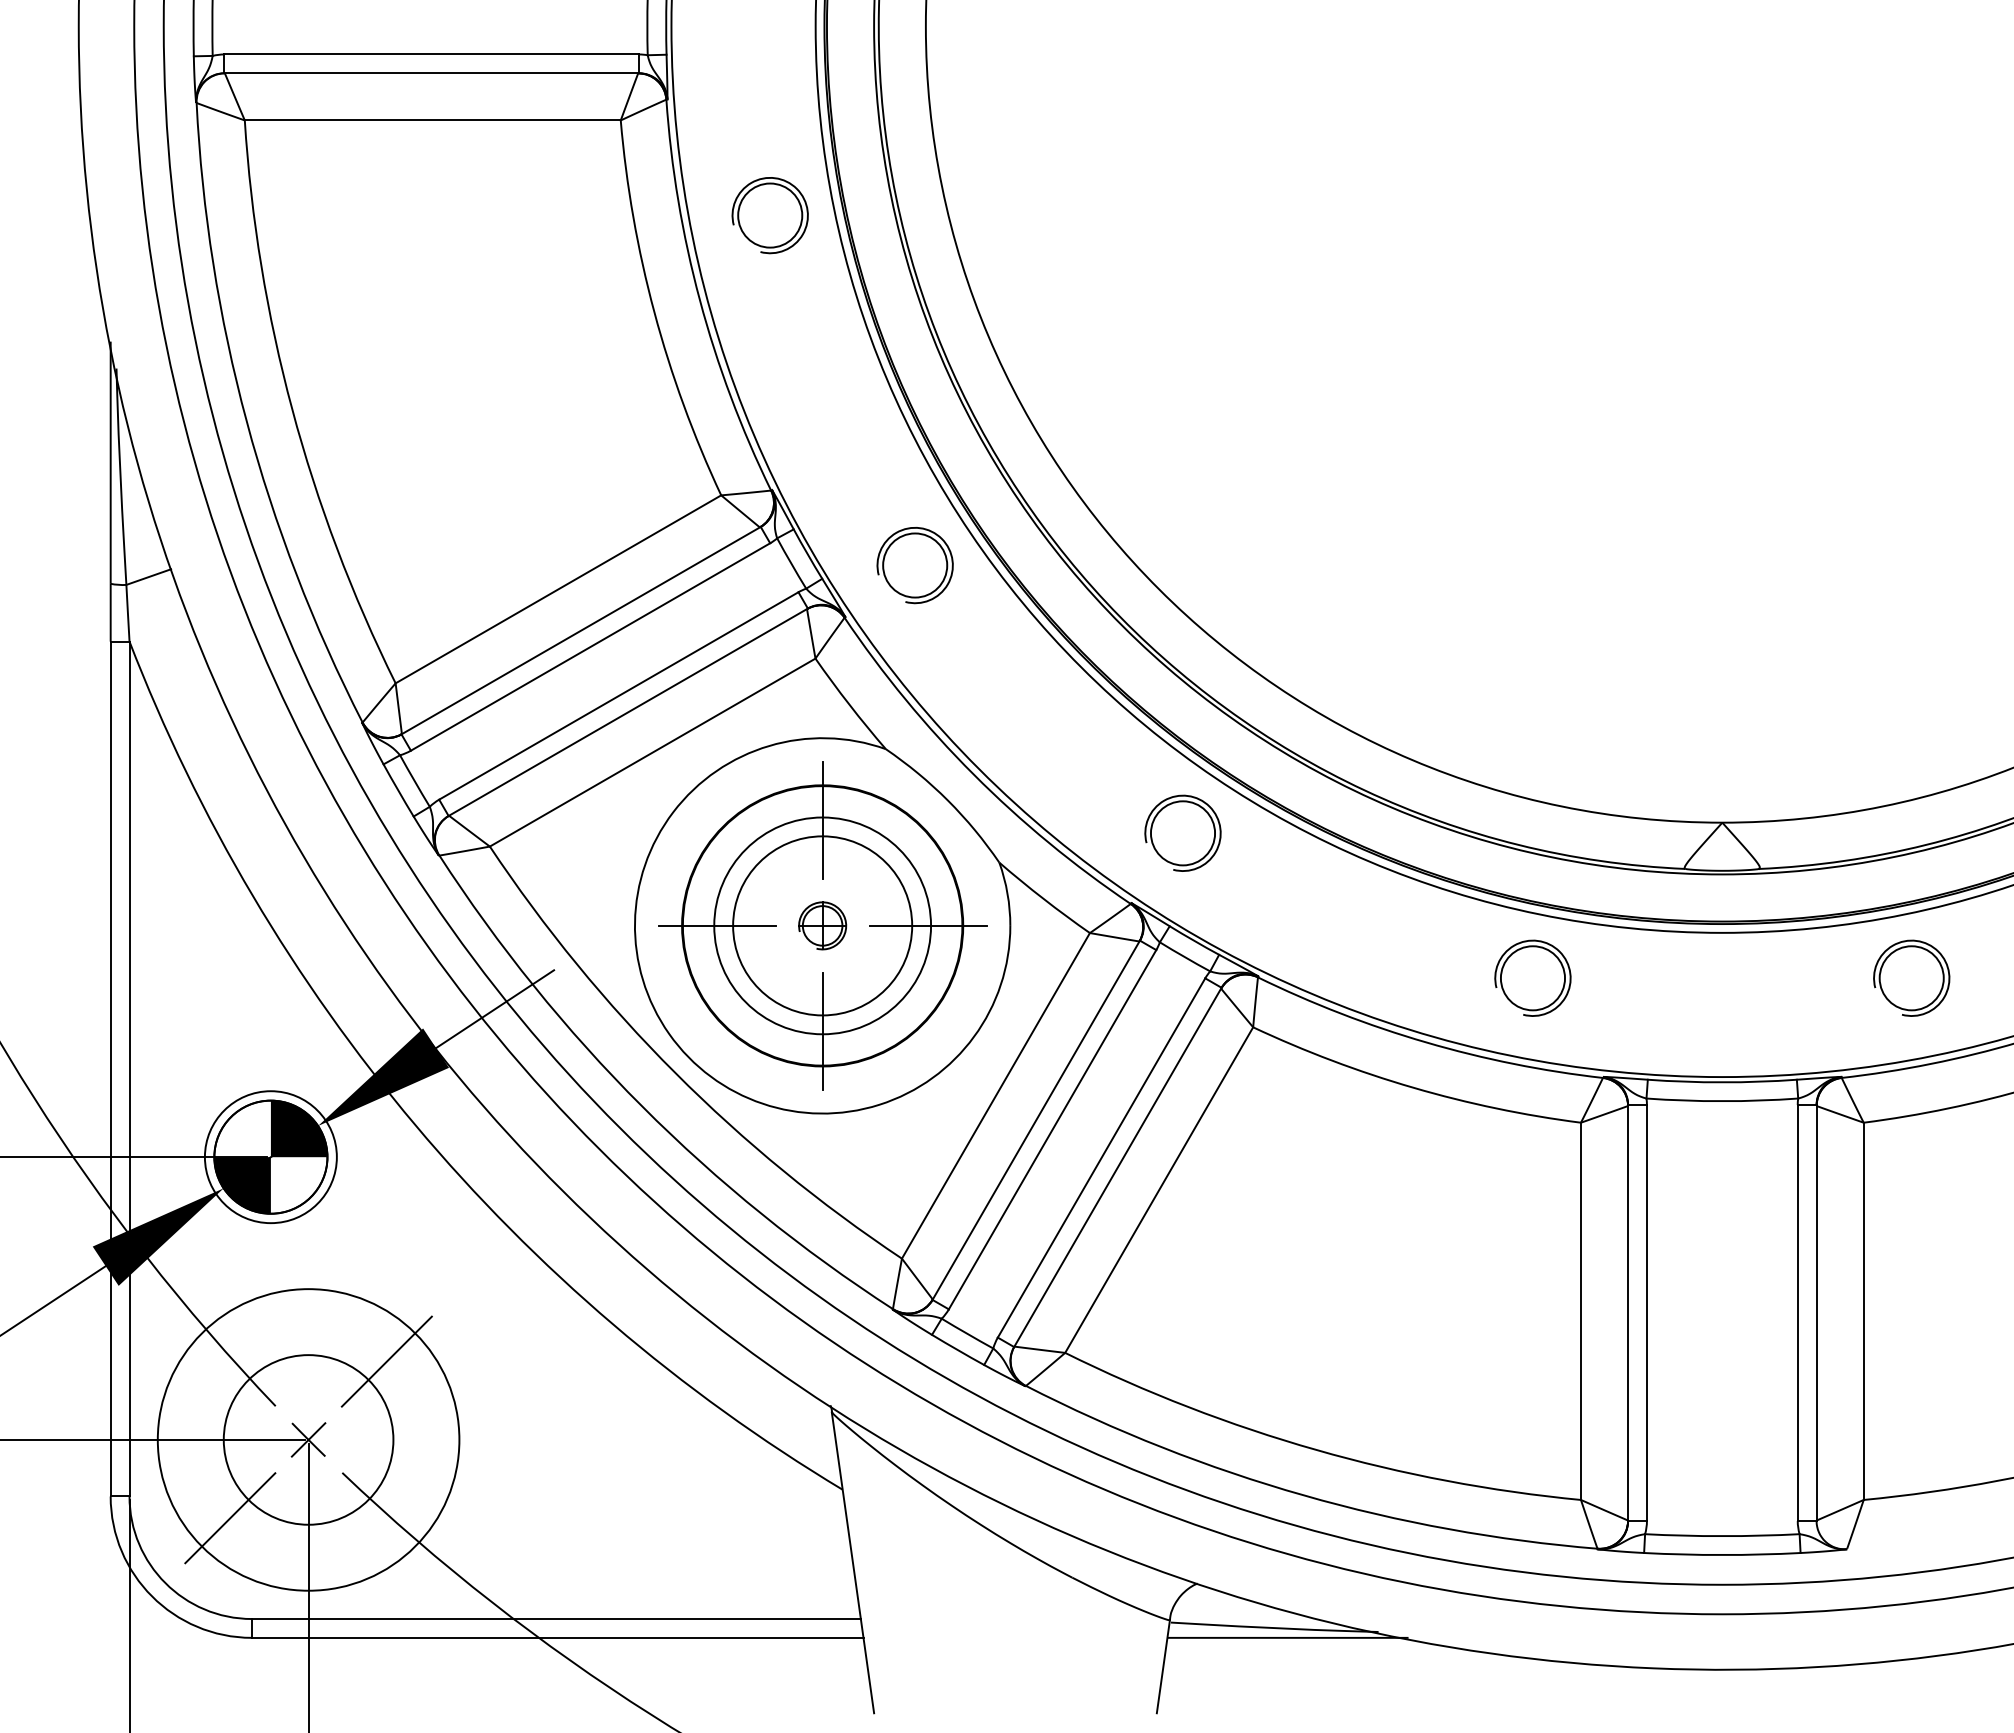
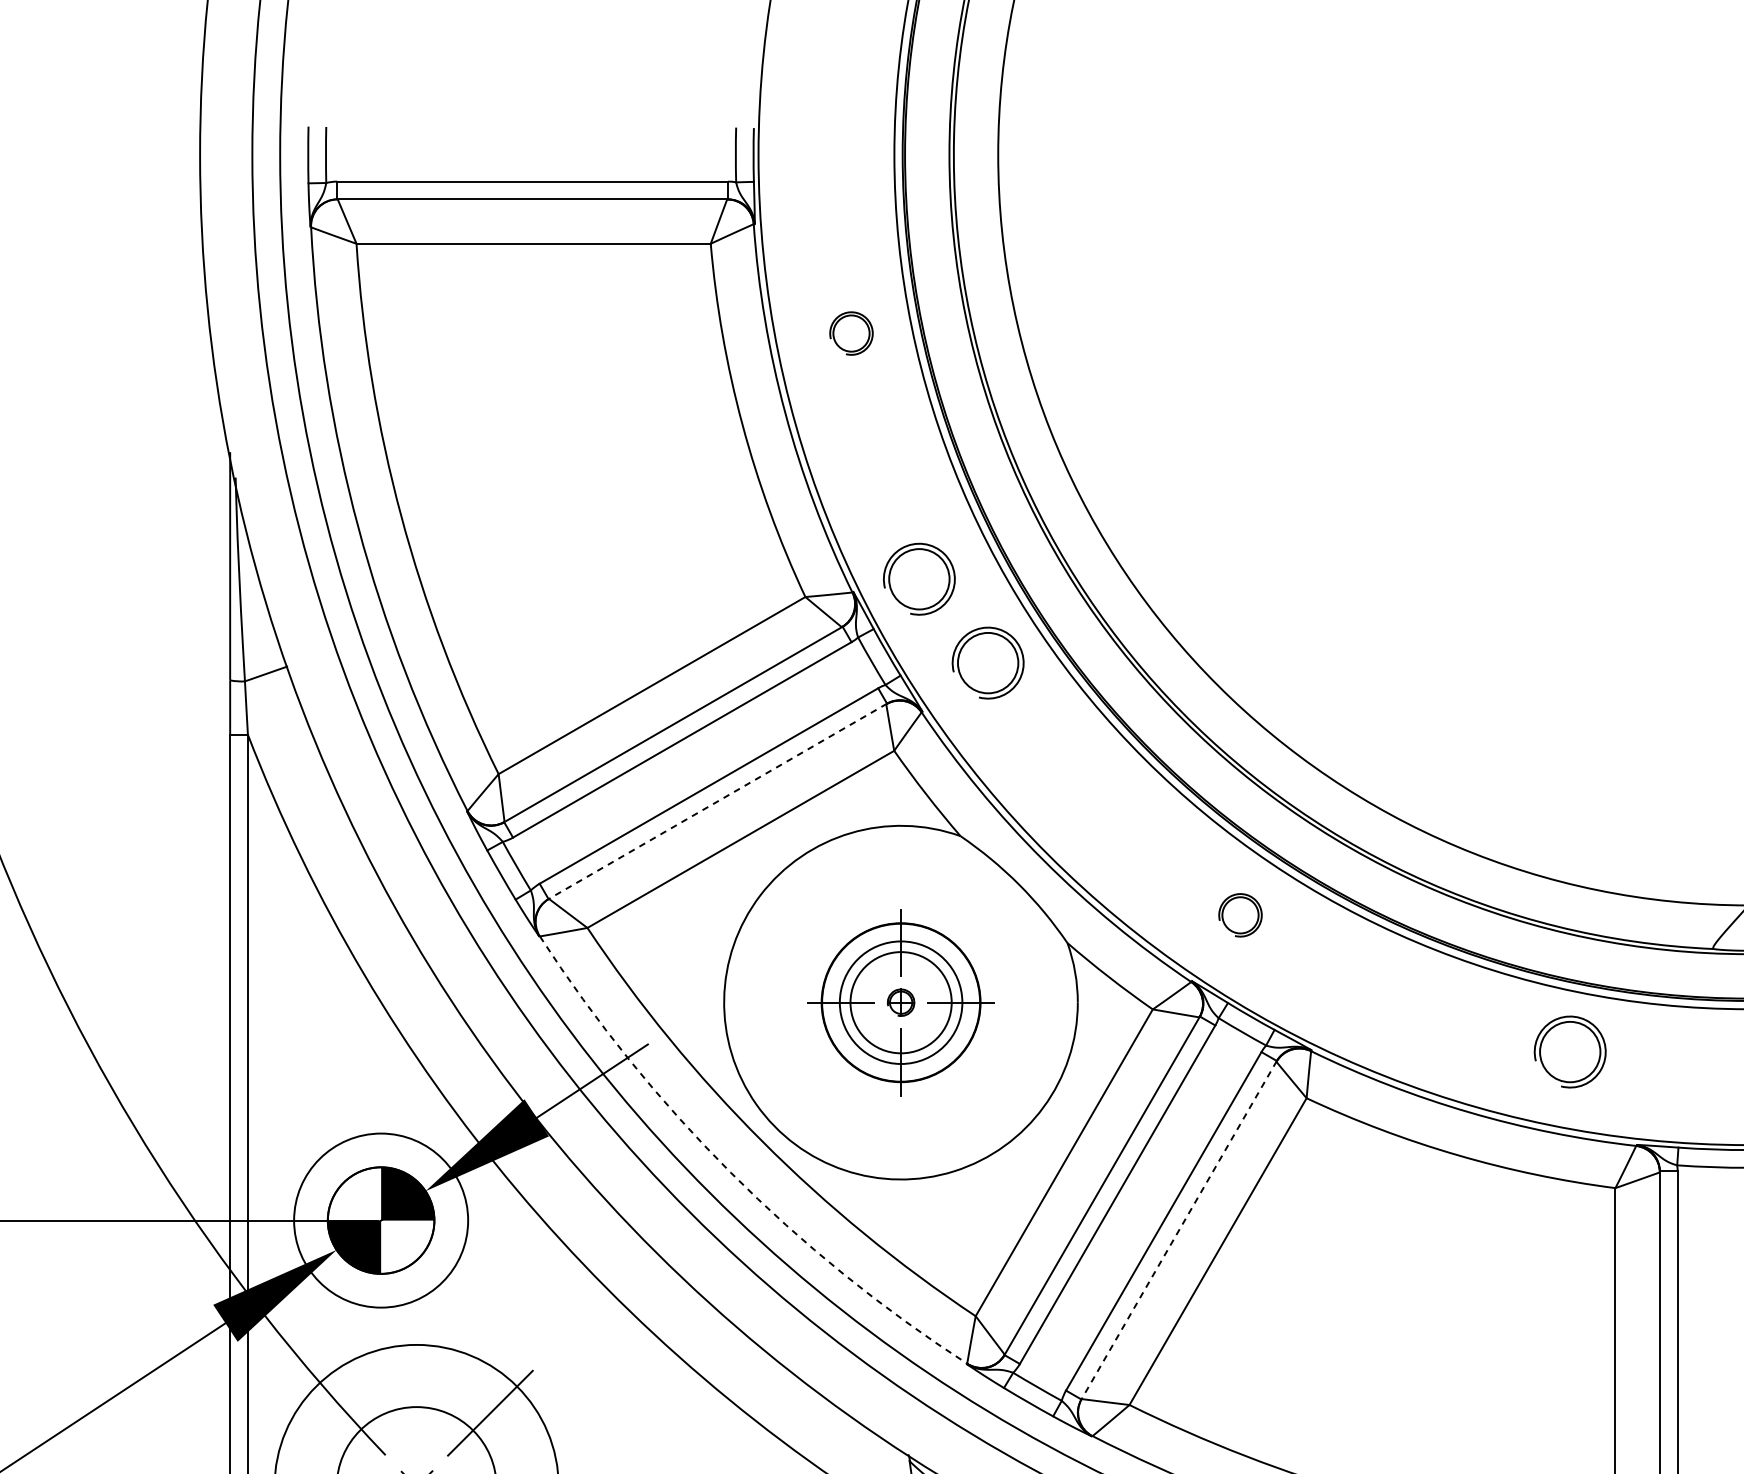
part: (769, 215) -> (850, 333), size x0.6
part: (841, 476) -> (918, 579), added
line: (627, 712) -> (717, 801), solid -> dashed
part: (1182, 832) -> (1240, 914), size x0.6
part: (822, 925) -> (900, 1002), size x0.6
arc: (642, 1106) -> (731, 1172), solid -> dashed
circle: (270, 1157) -> (380, 1220), size x1.4
line: (1117, 1167) -> (1178, 1230), solid -> dashed

